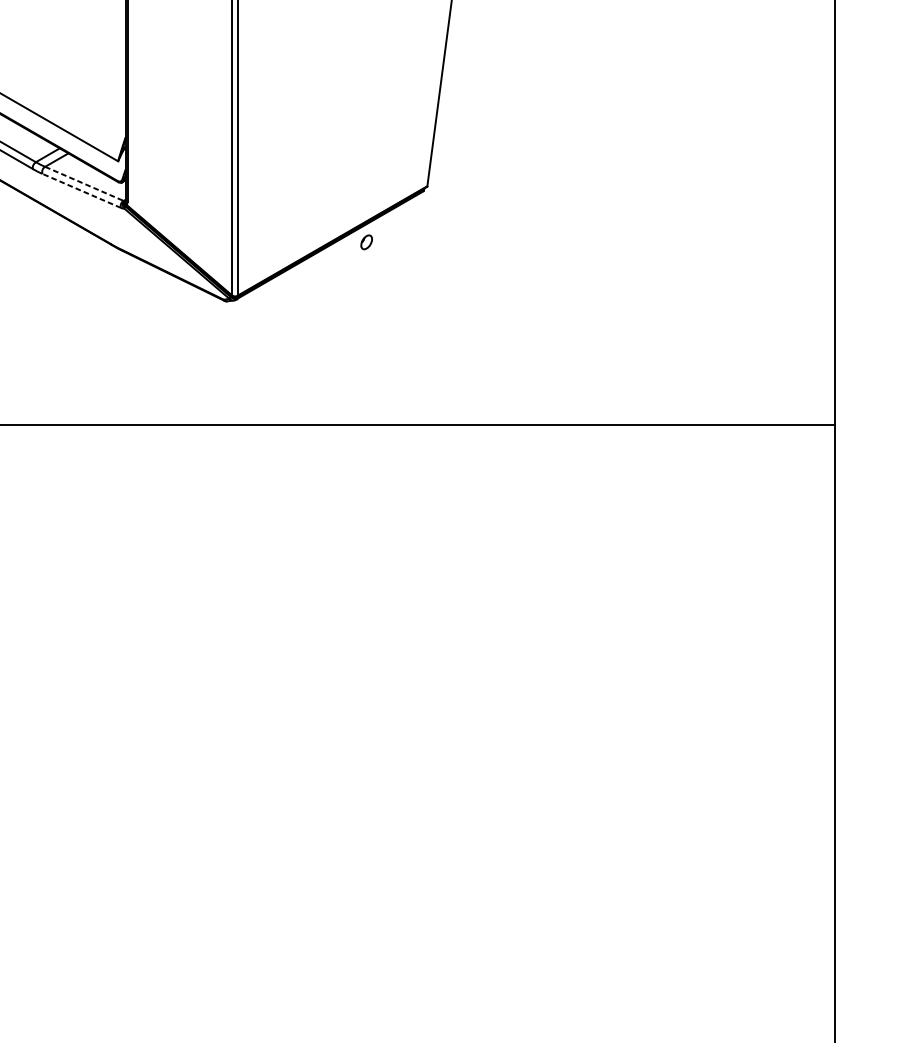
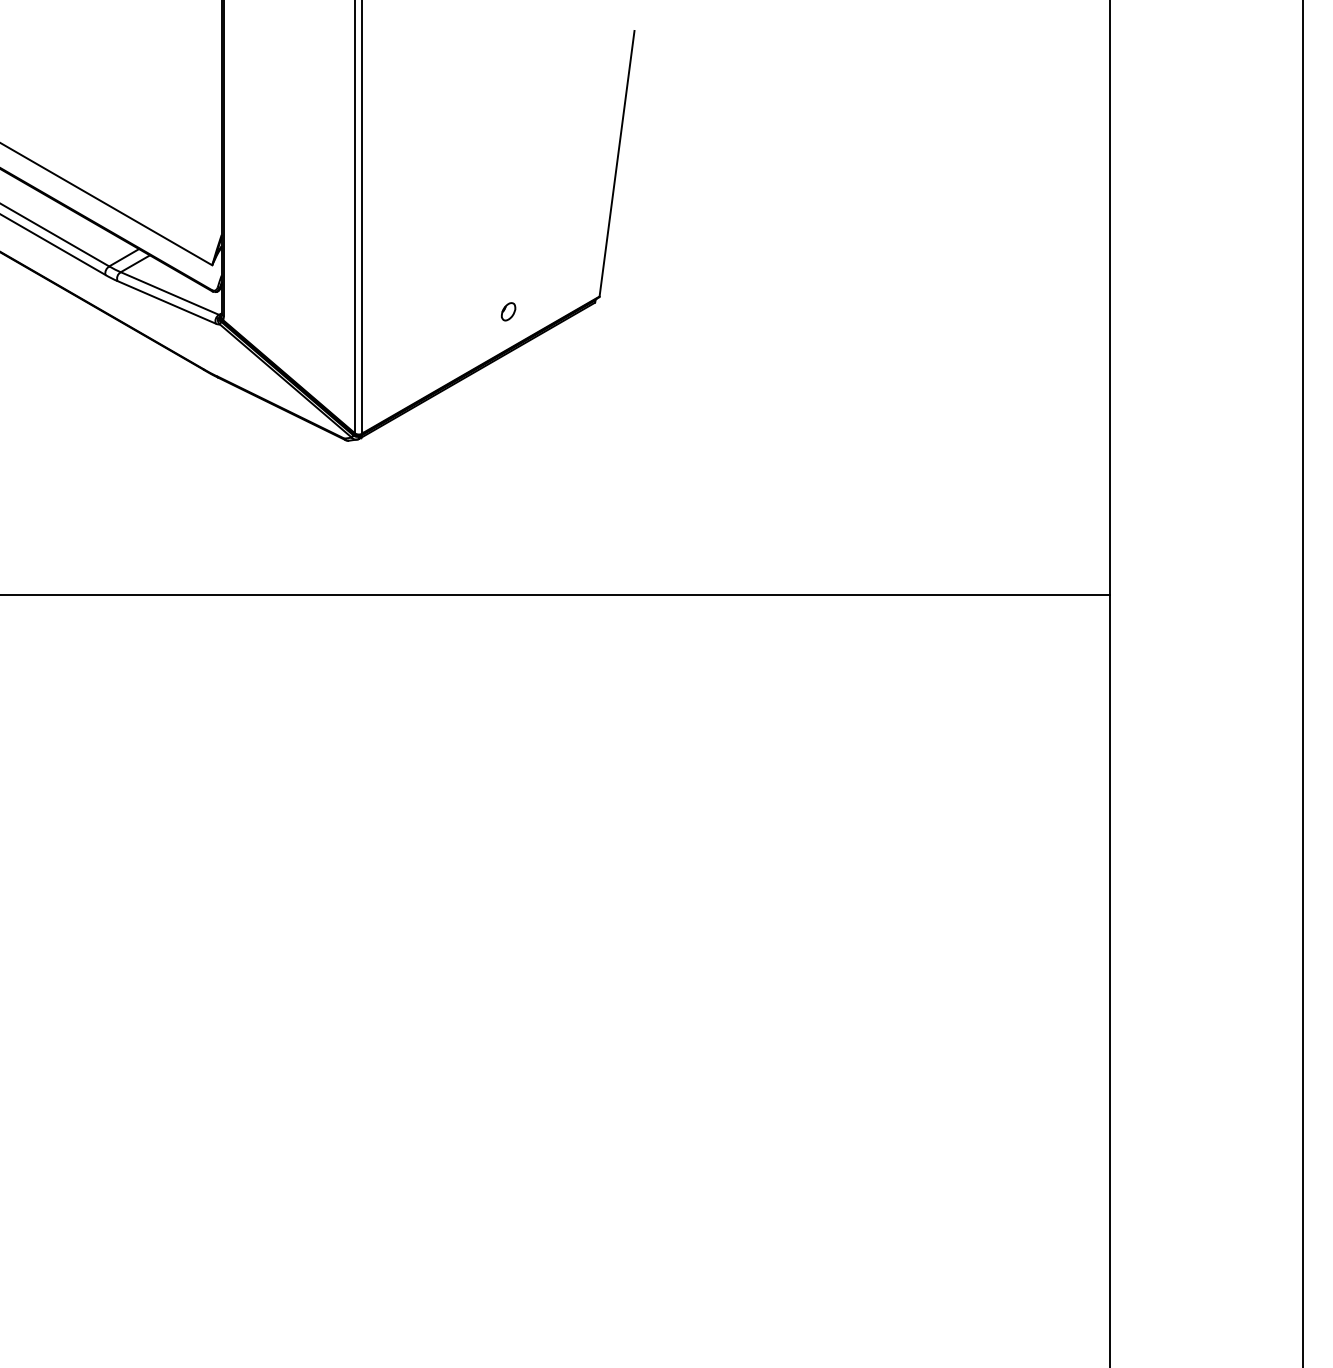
line: (84, 183) -> (170, 293), dashed -> solid
line: (81, 191) -> (166, 302), dashed -> solid
part: (366, 242) -> (508, 311), moved

